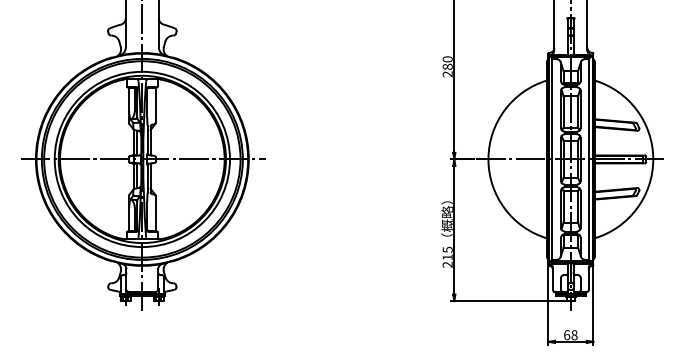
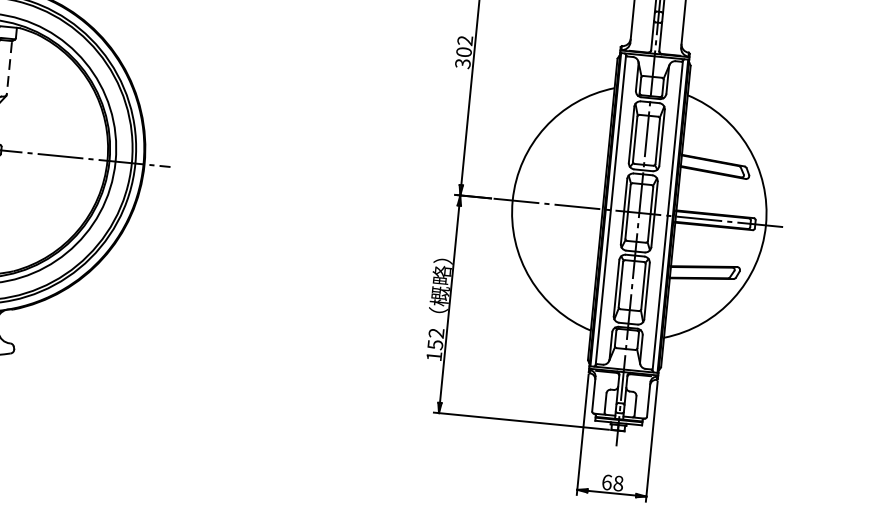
text: (447, 66) -> (463, 51), 280 -> 302
line: (155, 106) -> (9, 69), solid -> dashed
text: (447, 256) -> (435, 343), 215 -> 152

